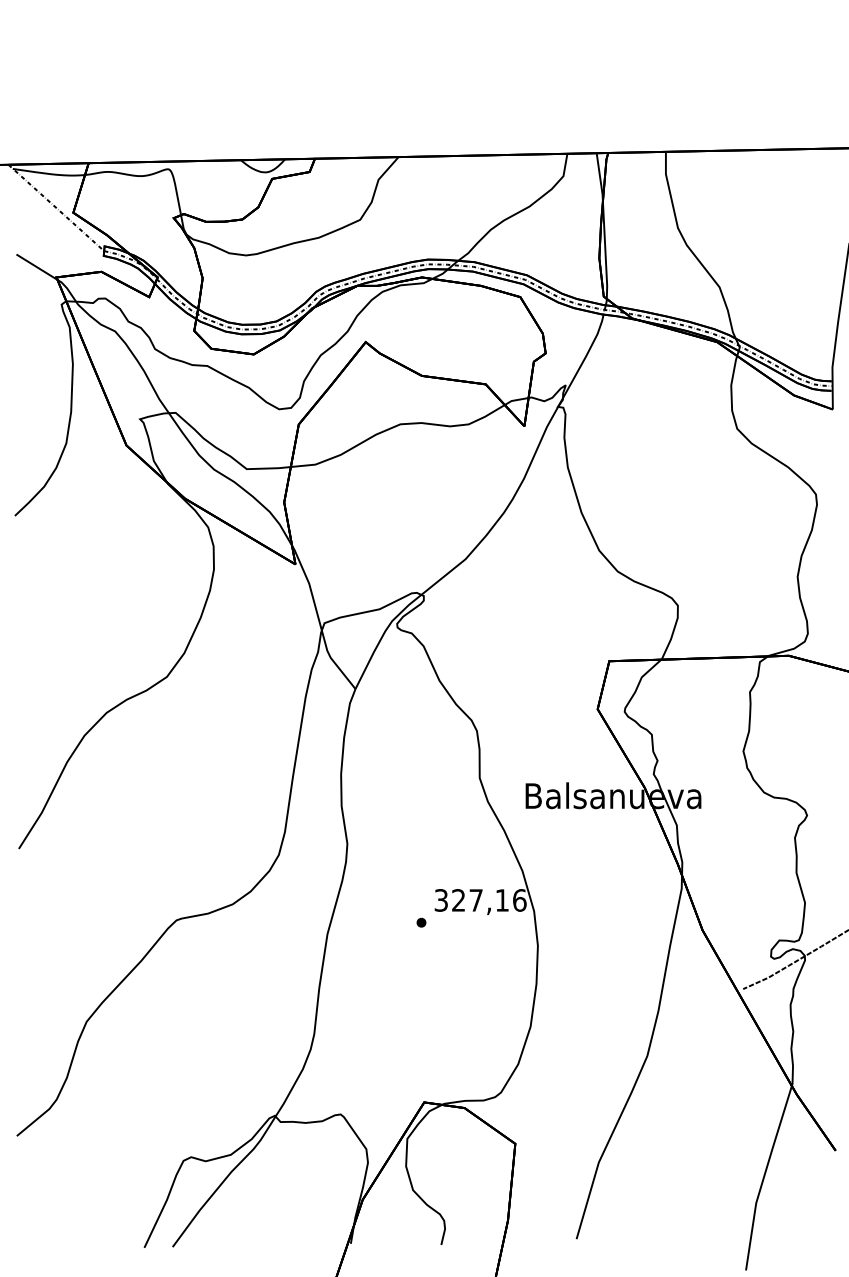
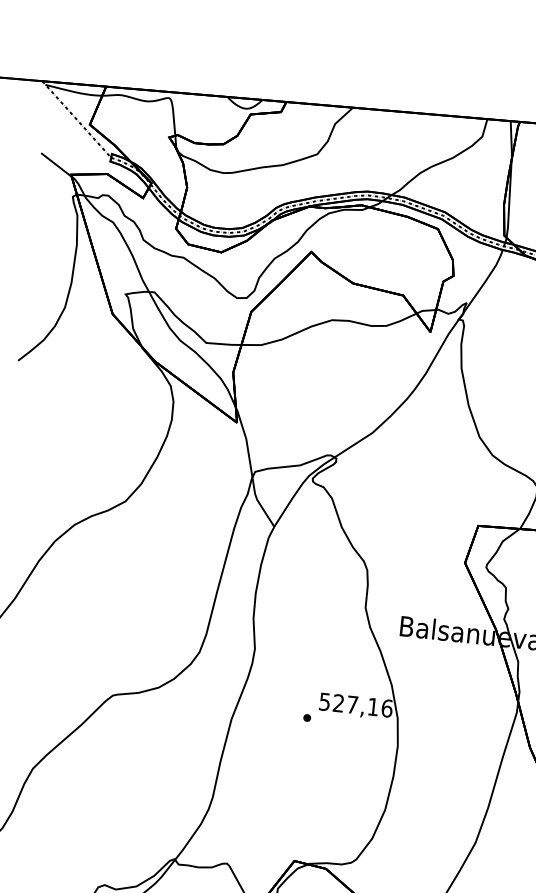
text: (441, 900) -> (324, 701), 327,16 -> 527,16

